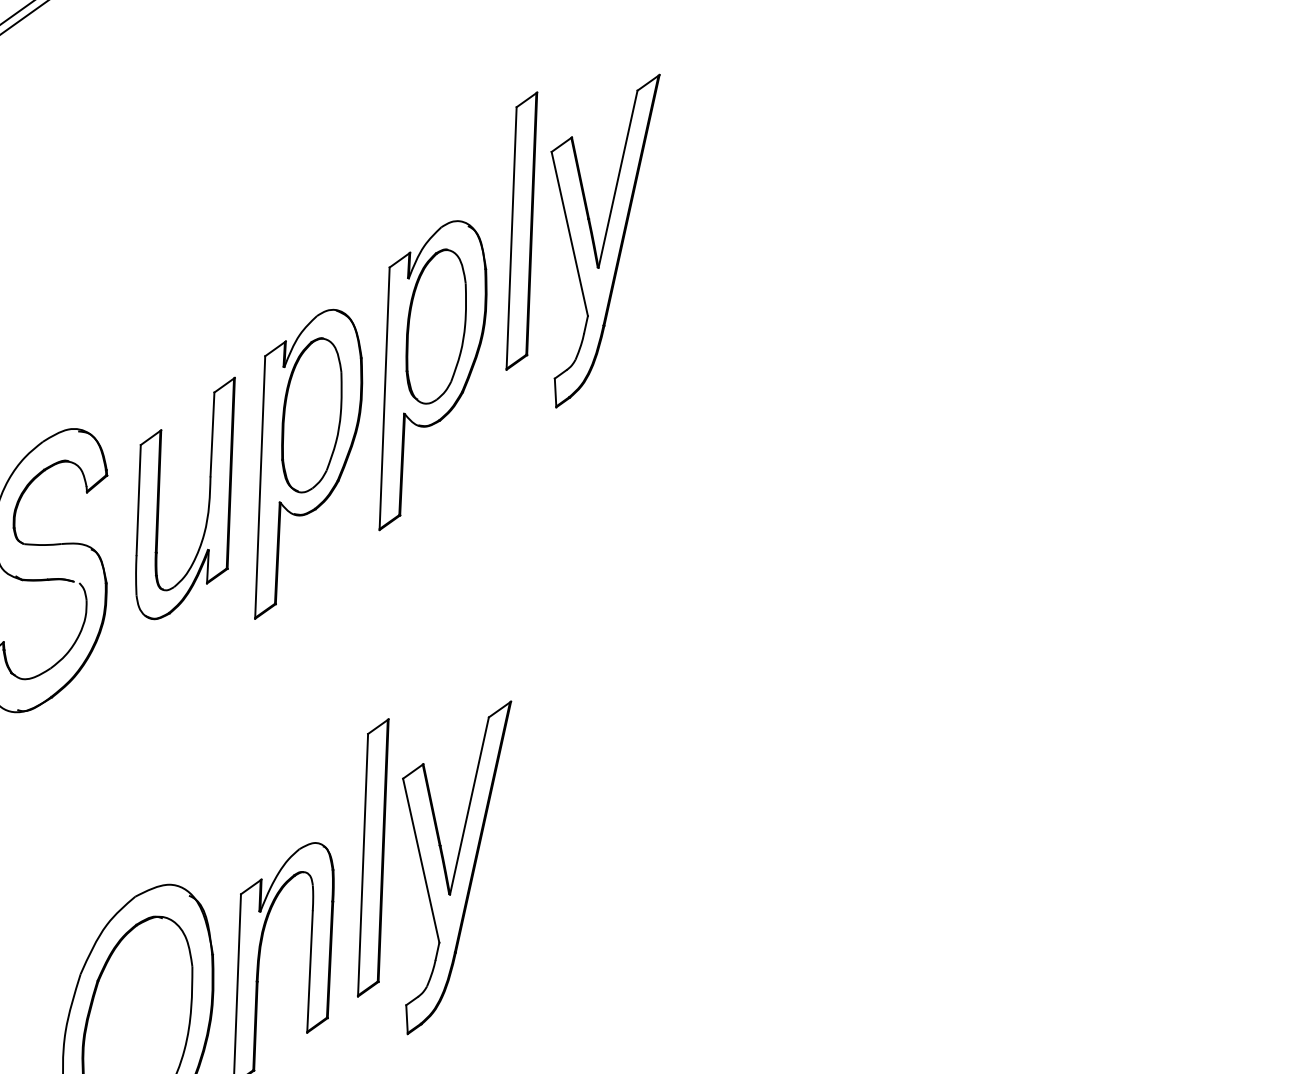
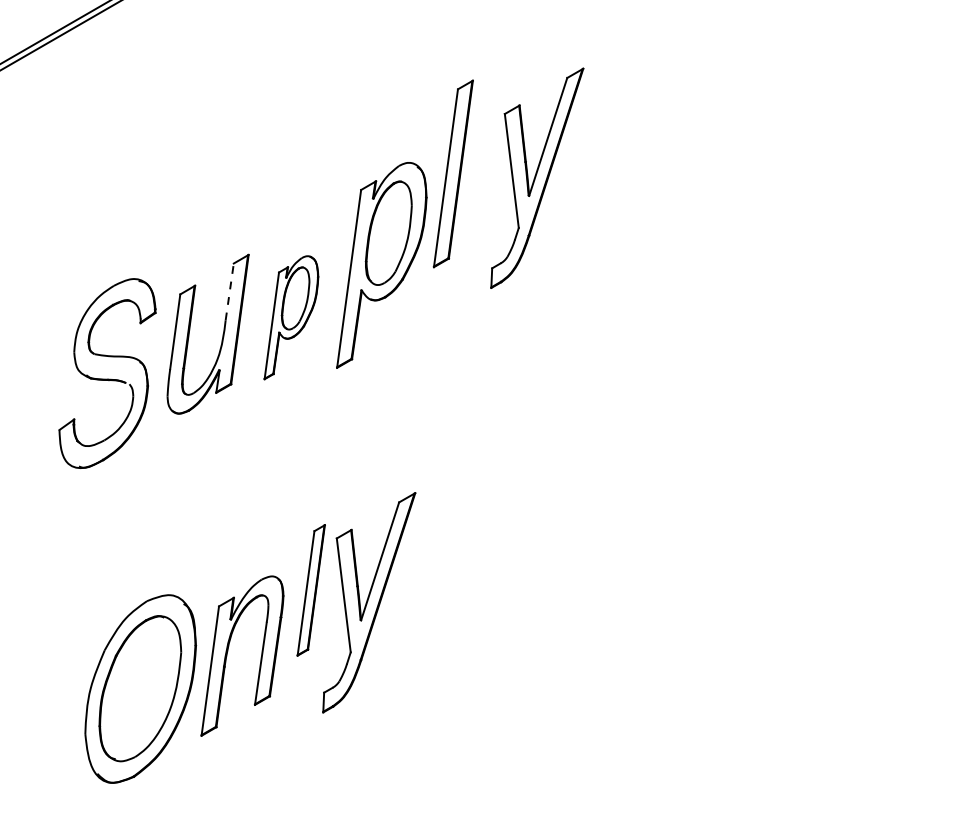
part: (608, 239) -> (537, 177), moved
line: (212, 433) -> (229, 291), solid -> dashed
part: (306, 463) -> (291, 317), size x0.6
part: (372, 858) -> (310, 590), size x0.7

